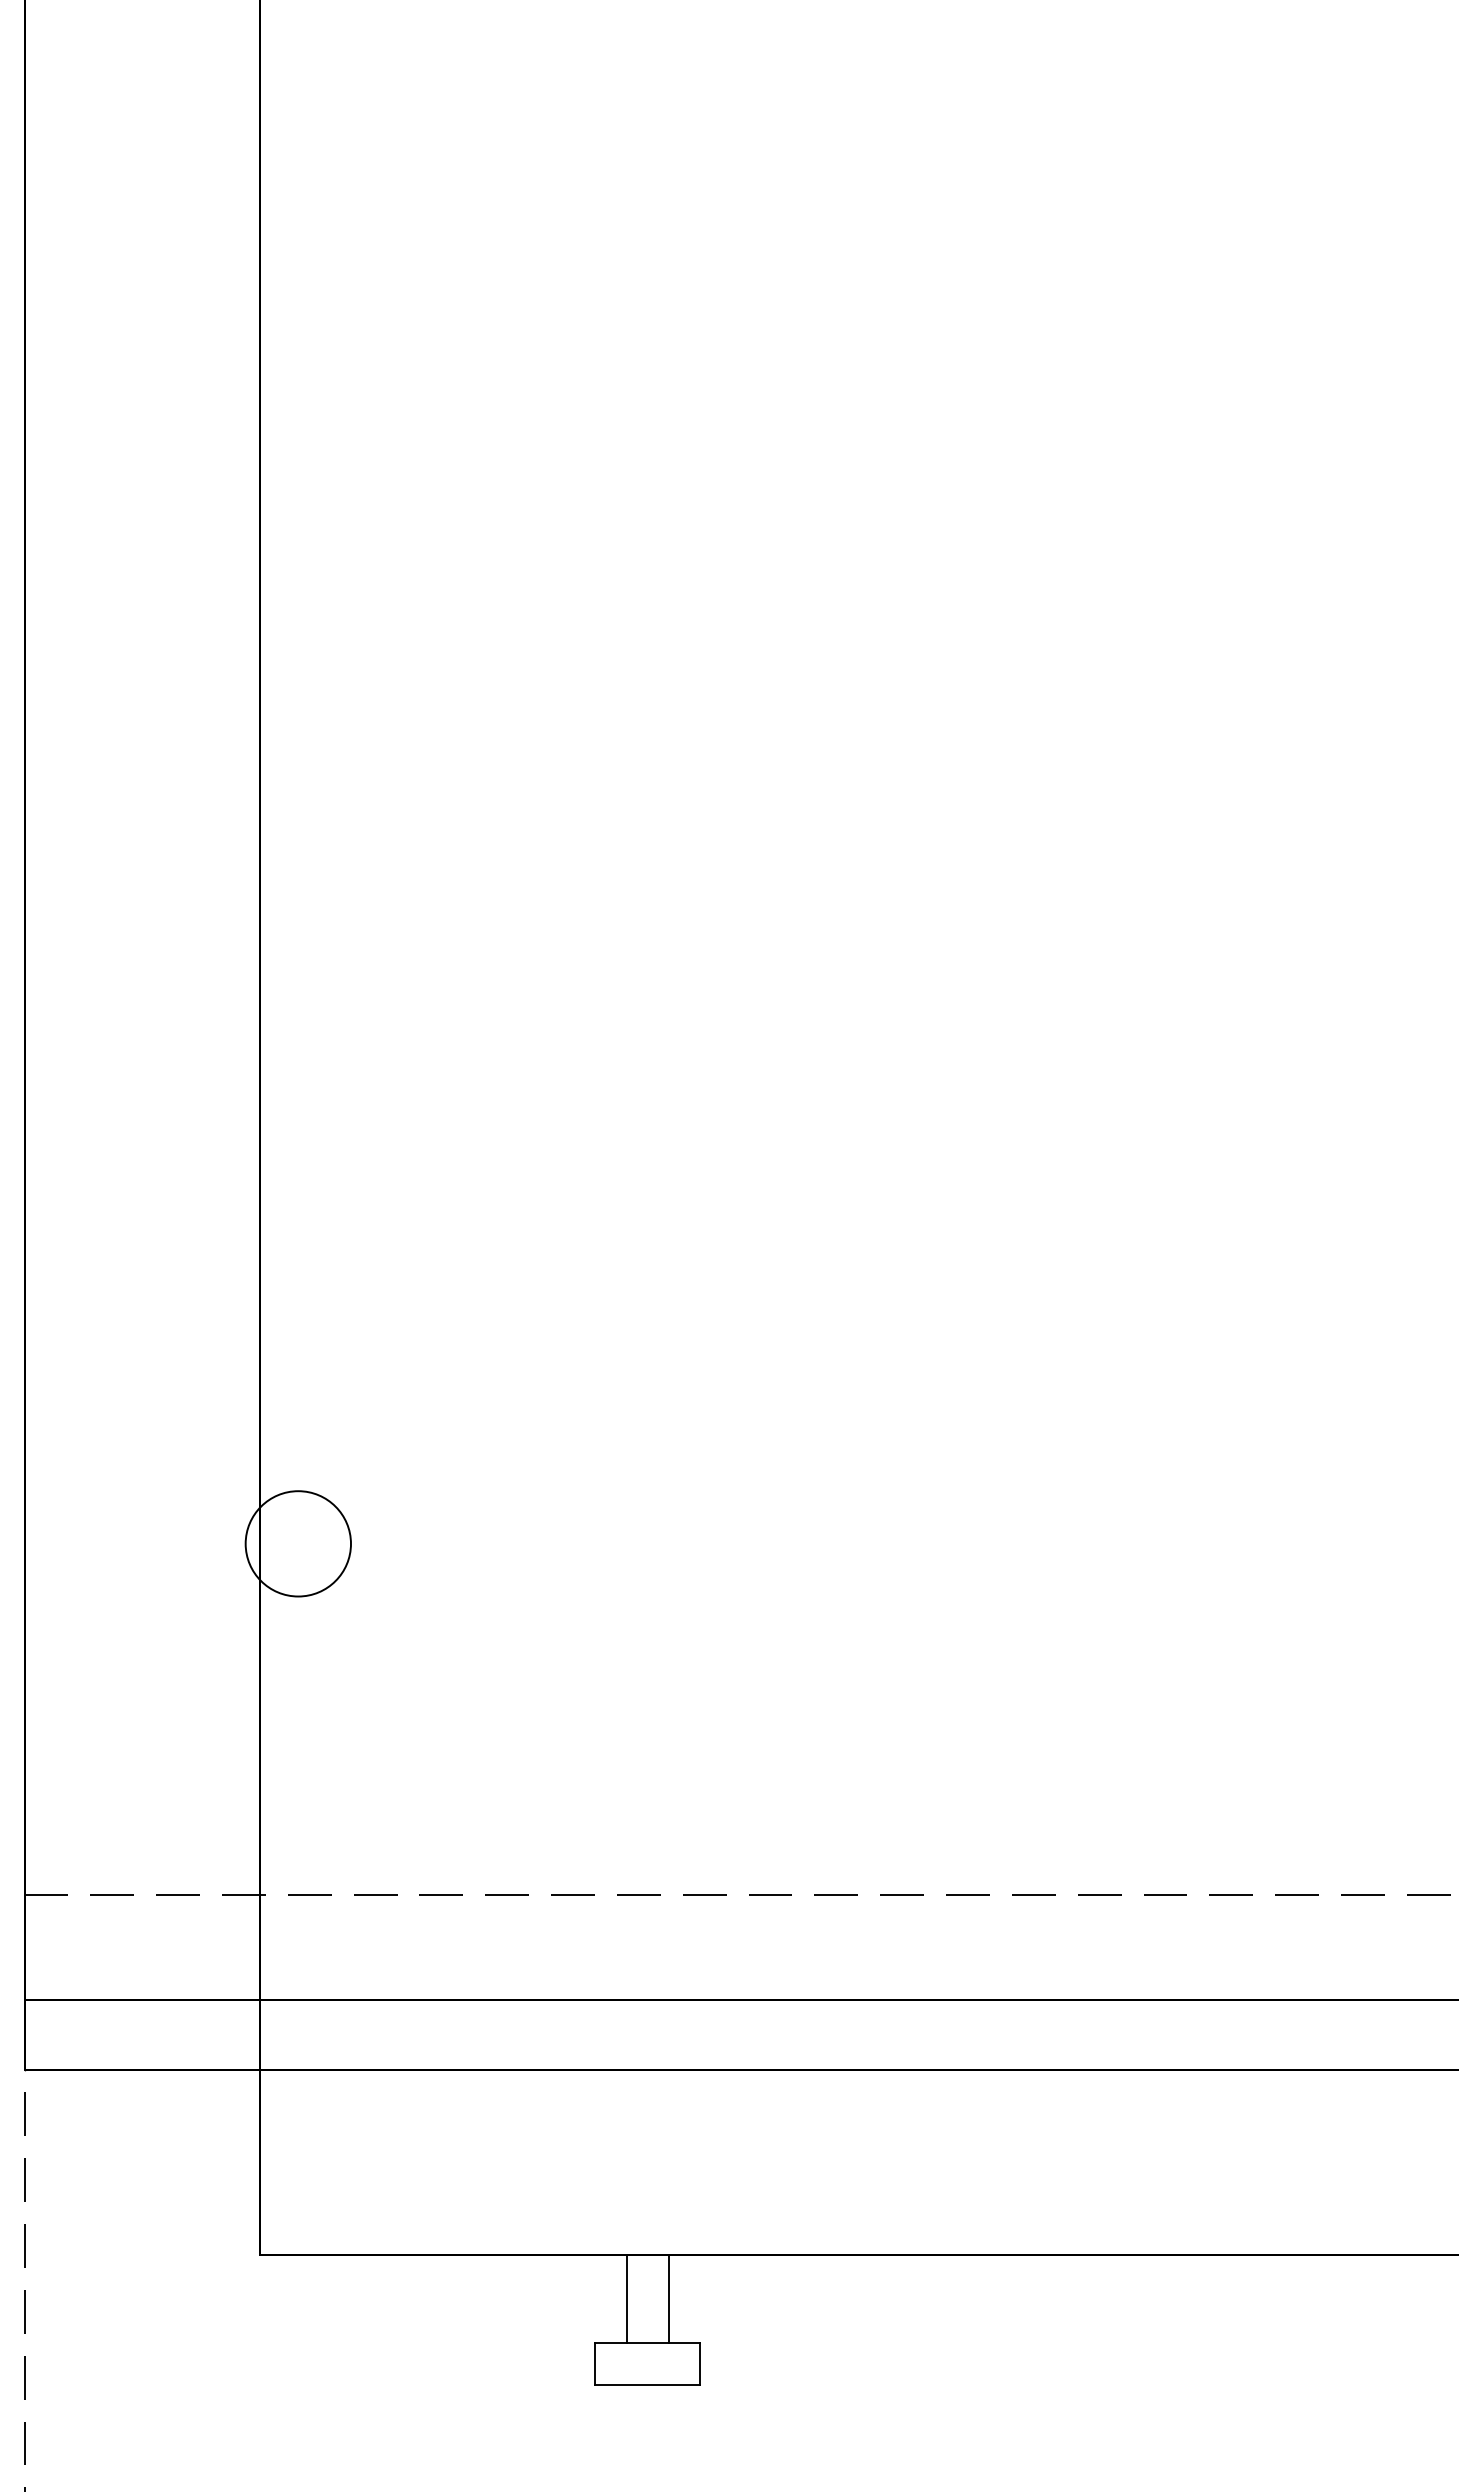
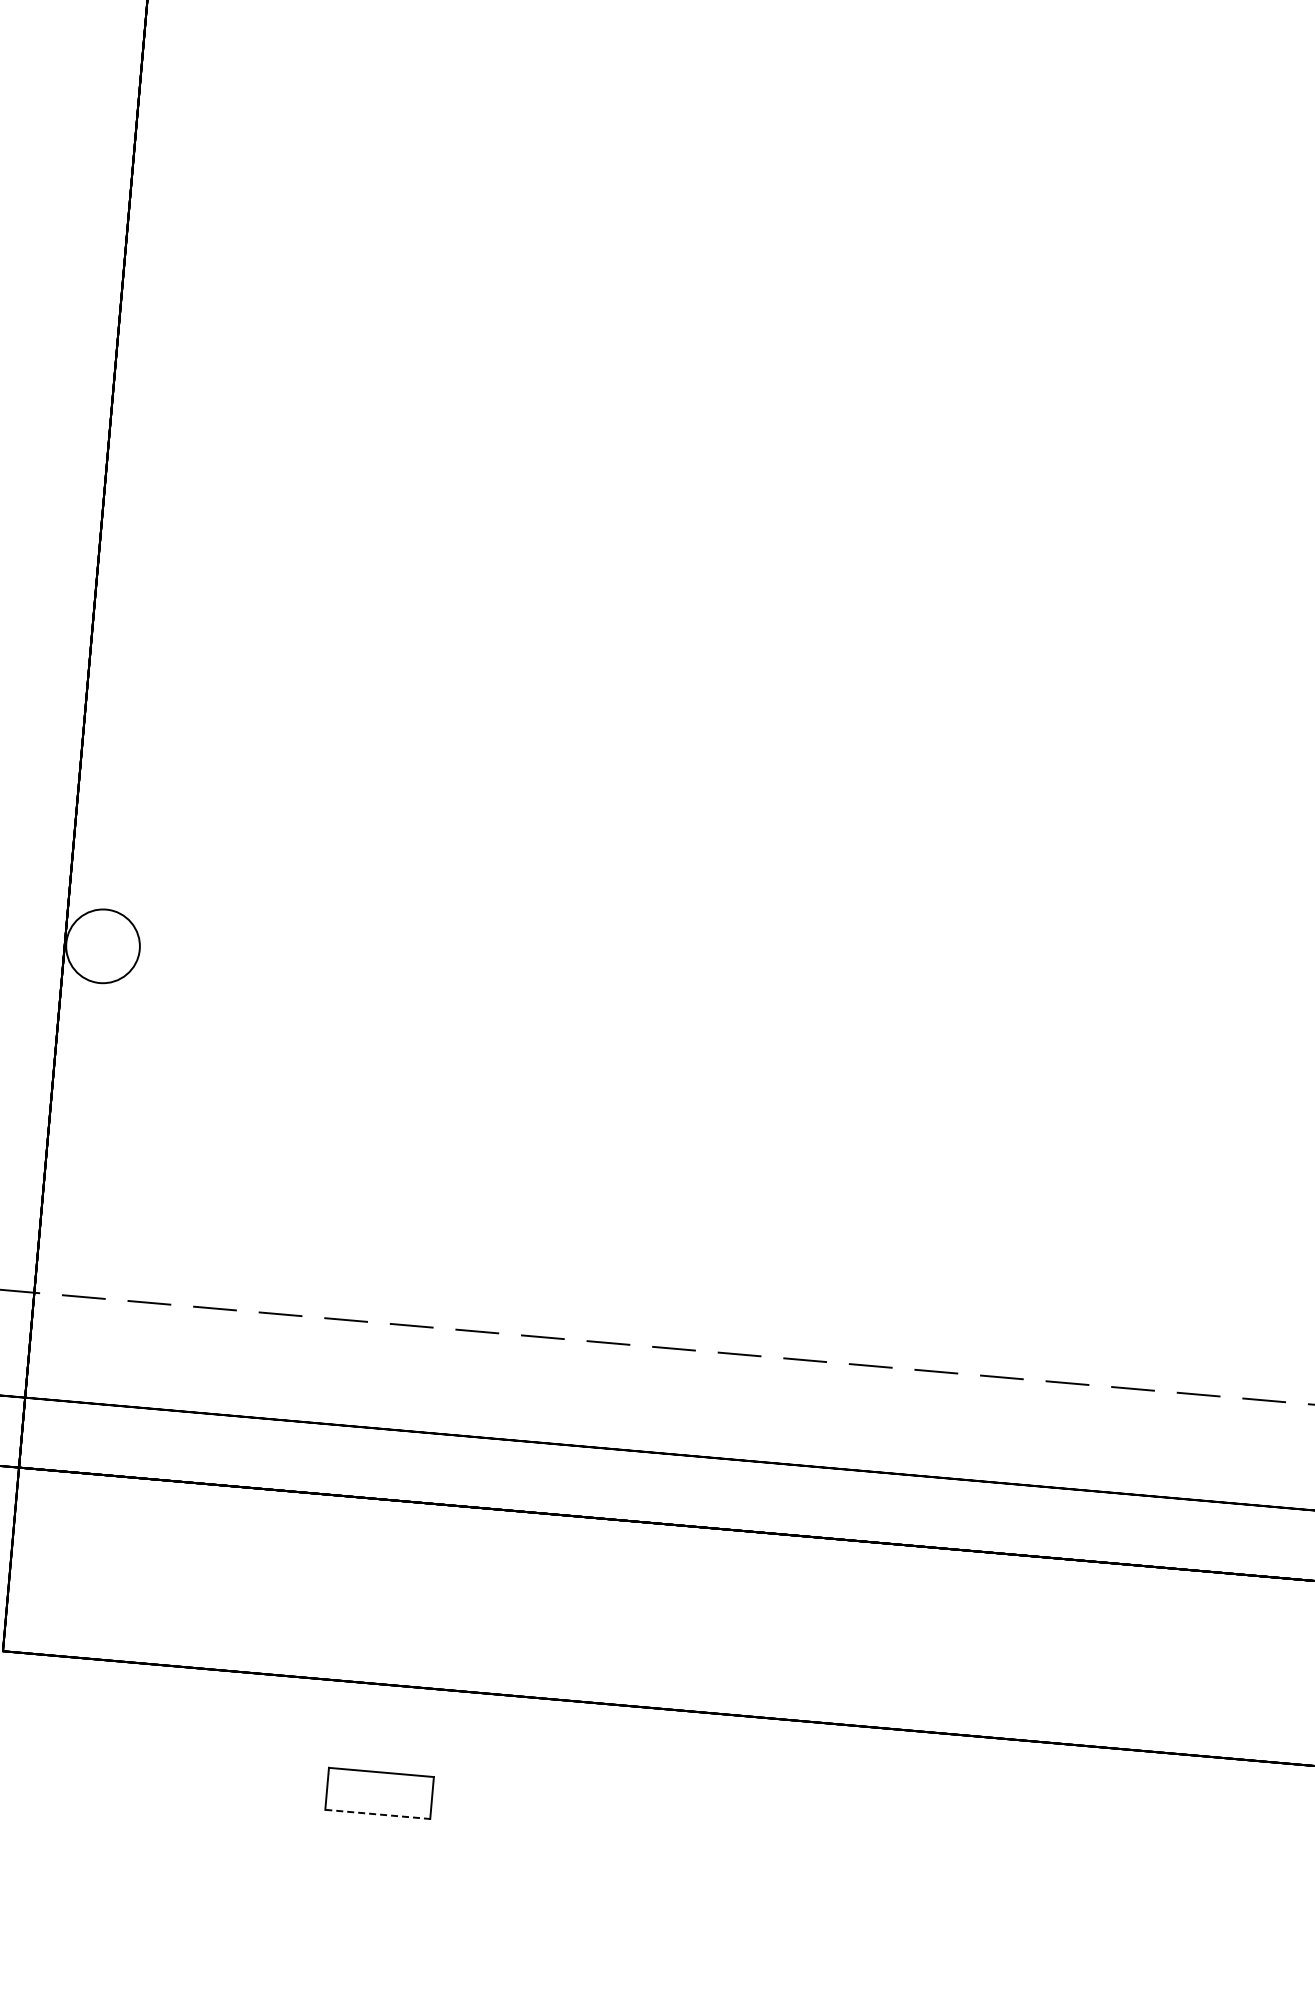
circle: (298, 1543) -> (103, 946), size x0.7
line: (626, 2298) -> (364, 1726), removed
line: (668, 2298) -> (406, 1730), removed
line: (647, 2384) -> (377, 1814), solid -> dashed

